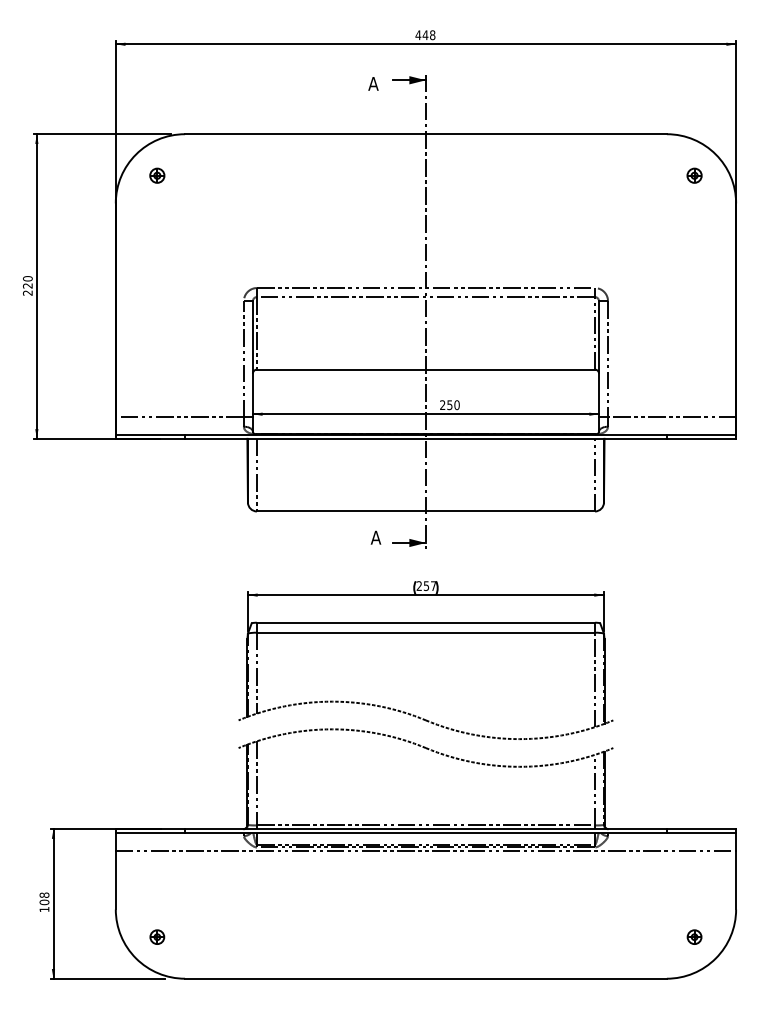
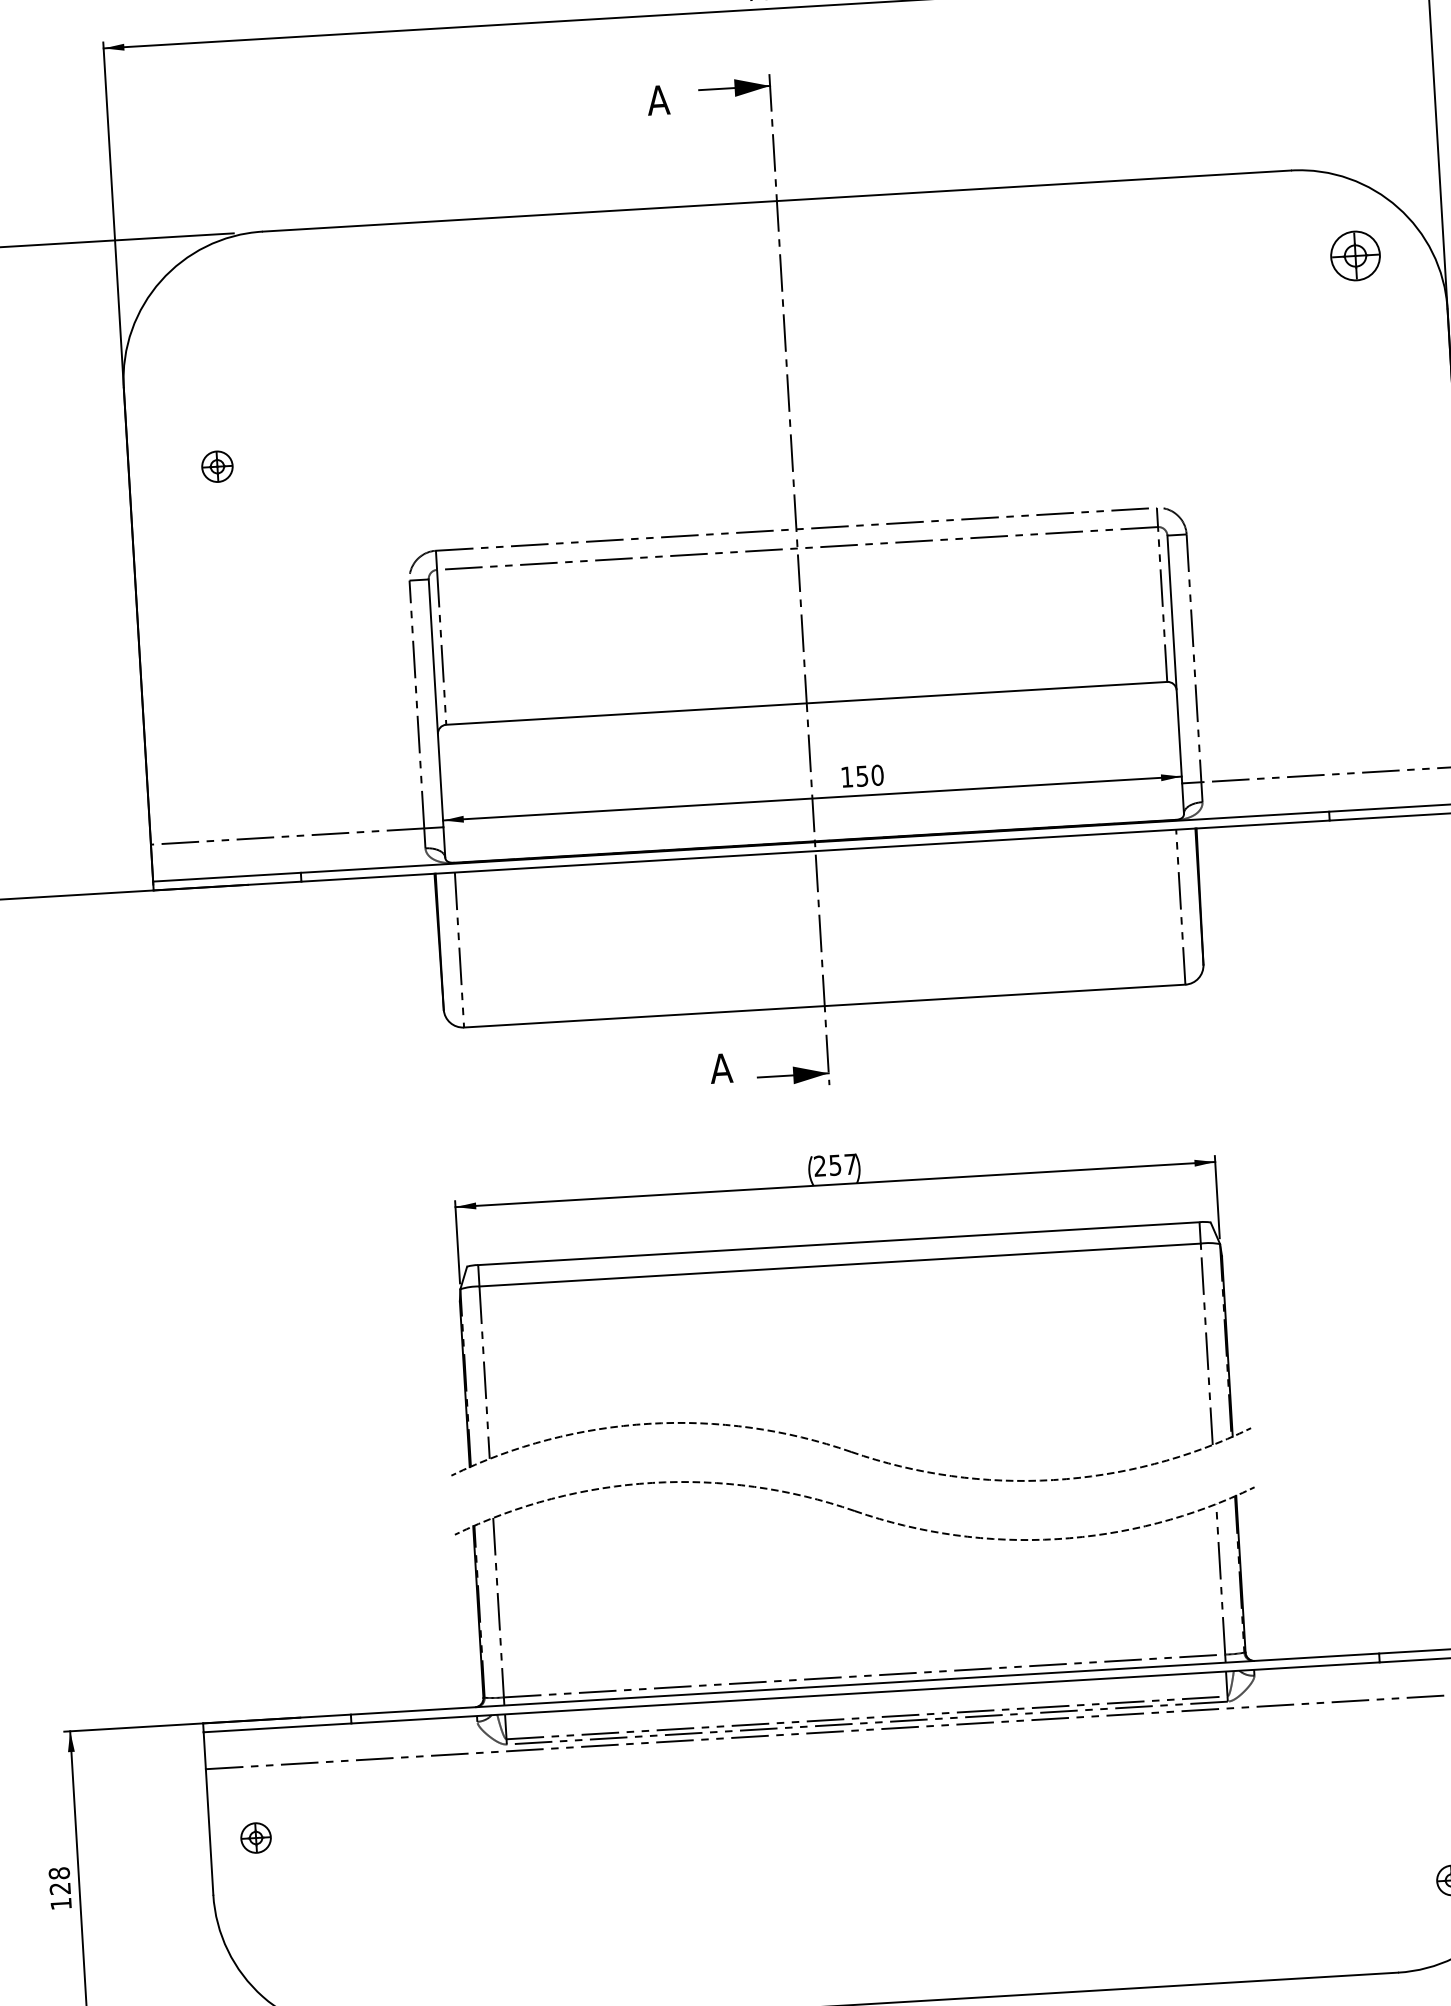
part: (157, 175) -> (217, 466), moved
part: (694, 175) -> (1355, 255), size x1.6
text: (442, 404) -> (846, 775), 250 -> 150
text: (44, 902) -> (60, 1888), 108 -> 128
part: (157, 936) -> (256, 1836), moved

